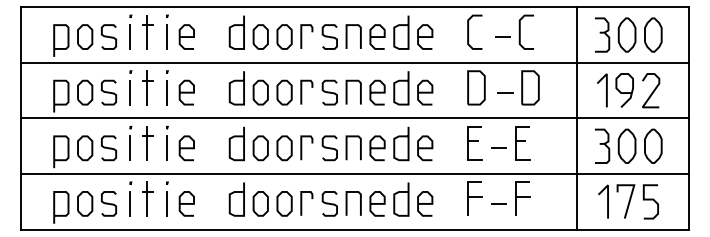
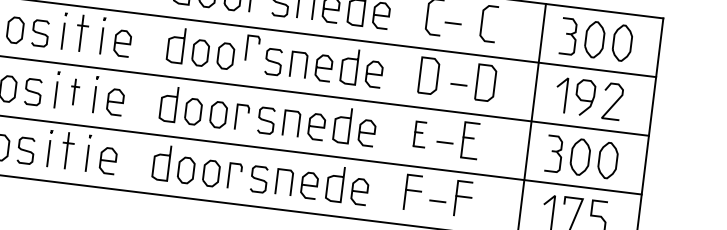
line: (502, 36) -> (452, 22), moved
line: (302, 91) -> (248, 46), moved
part: (147, 143) -> (74, 92), size x0.7
part: (474, 143) -> (419, 134), size x0.7

